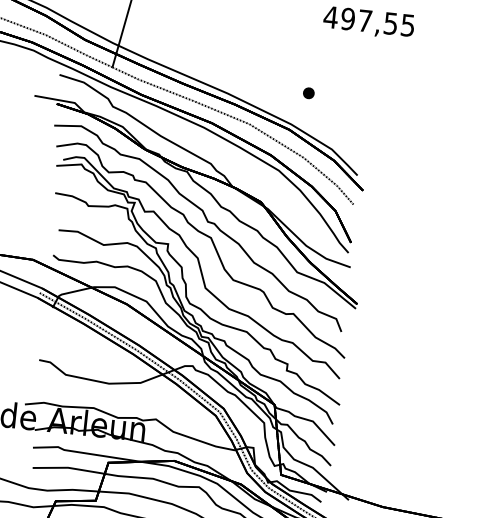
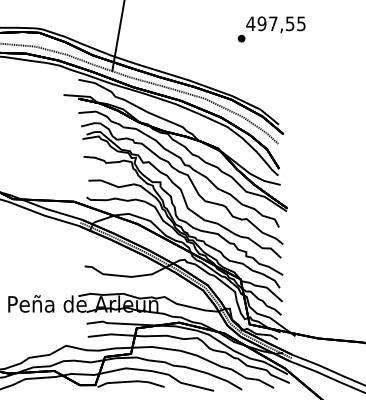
part: (308, 92) -> (241, 38), moved

